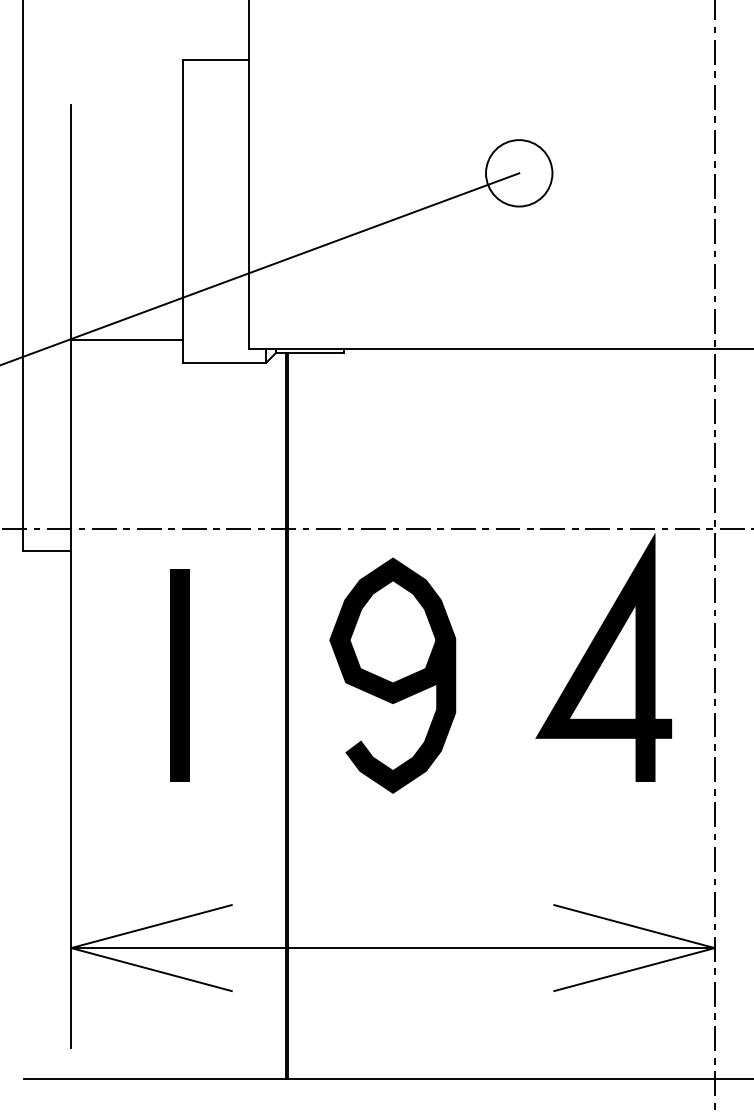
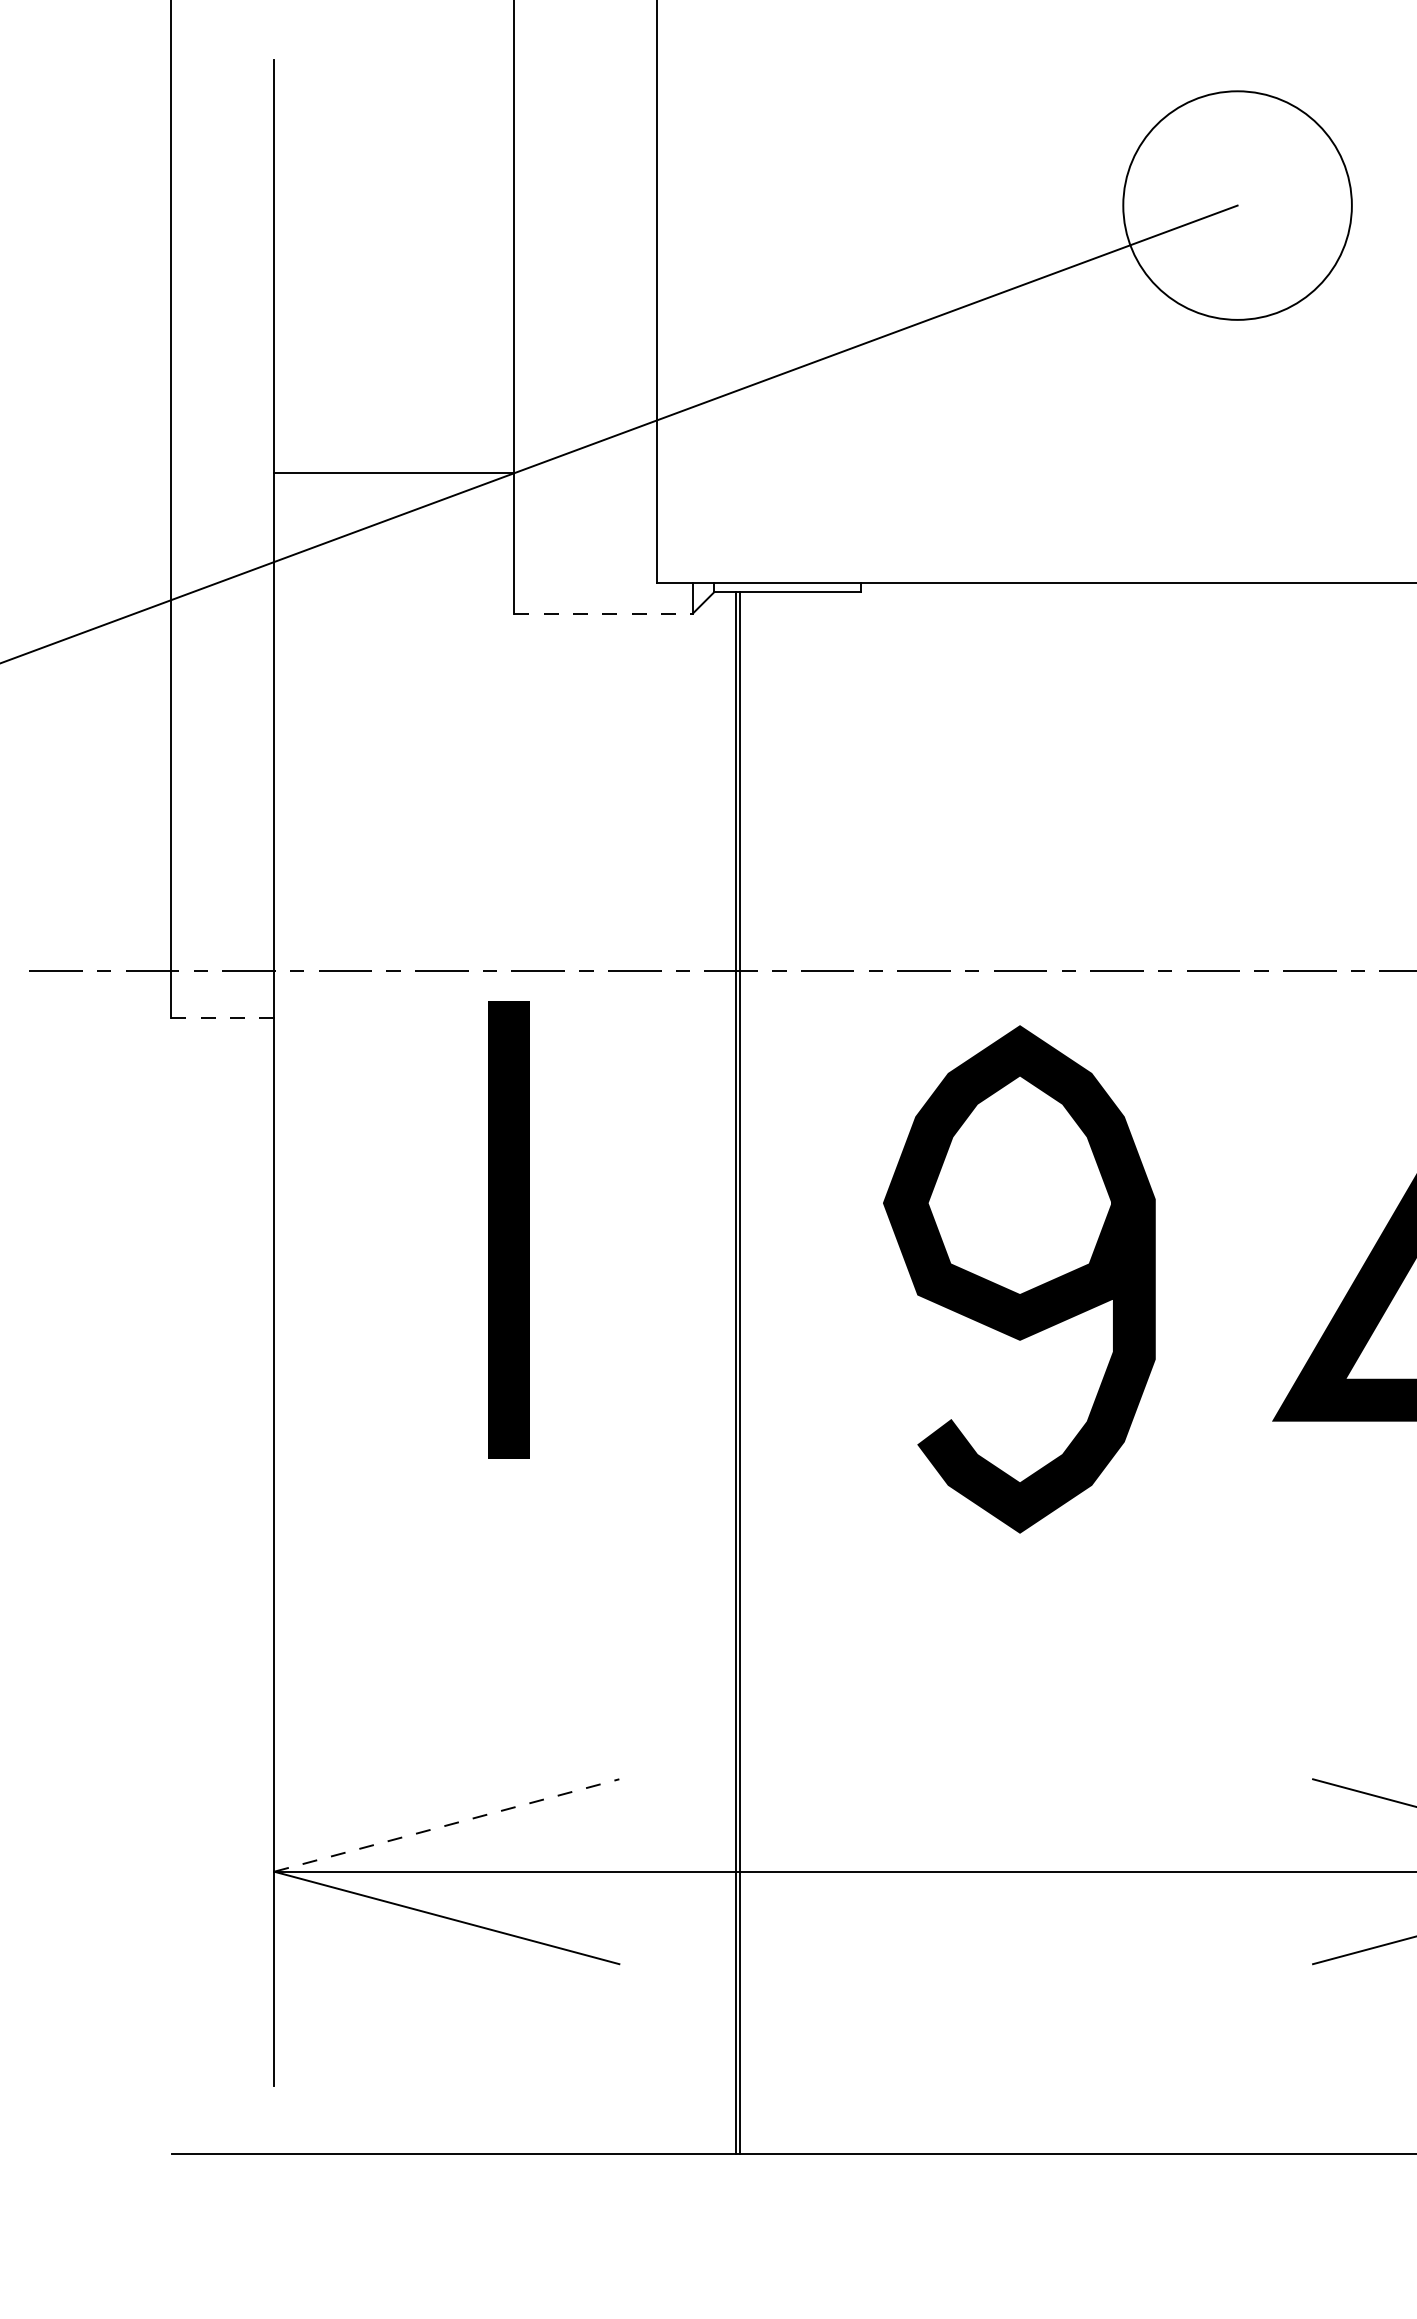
circle: (519, 173) -> (1238, 205), size x1.6
line: (126, 339) -> (393, 472), moved
line: (224, 363) -> (603, 614), solid -> dashed
line: (46, 551) -> (220, 1018), solid -> dashed
line: (179, 675) -> (506, 1229), moved
curve: (389, 680) -> (1012, 1289), moved
line: (152, 926) -> (448, 1825), solid -> dashed

